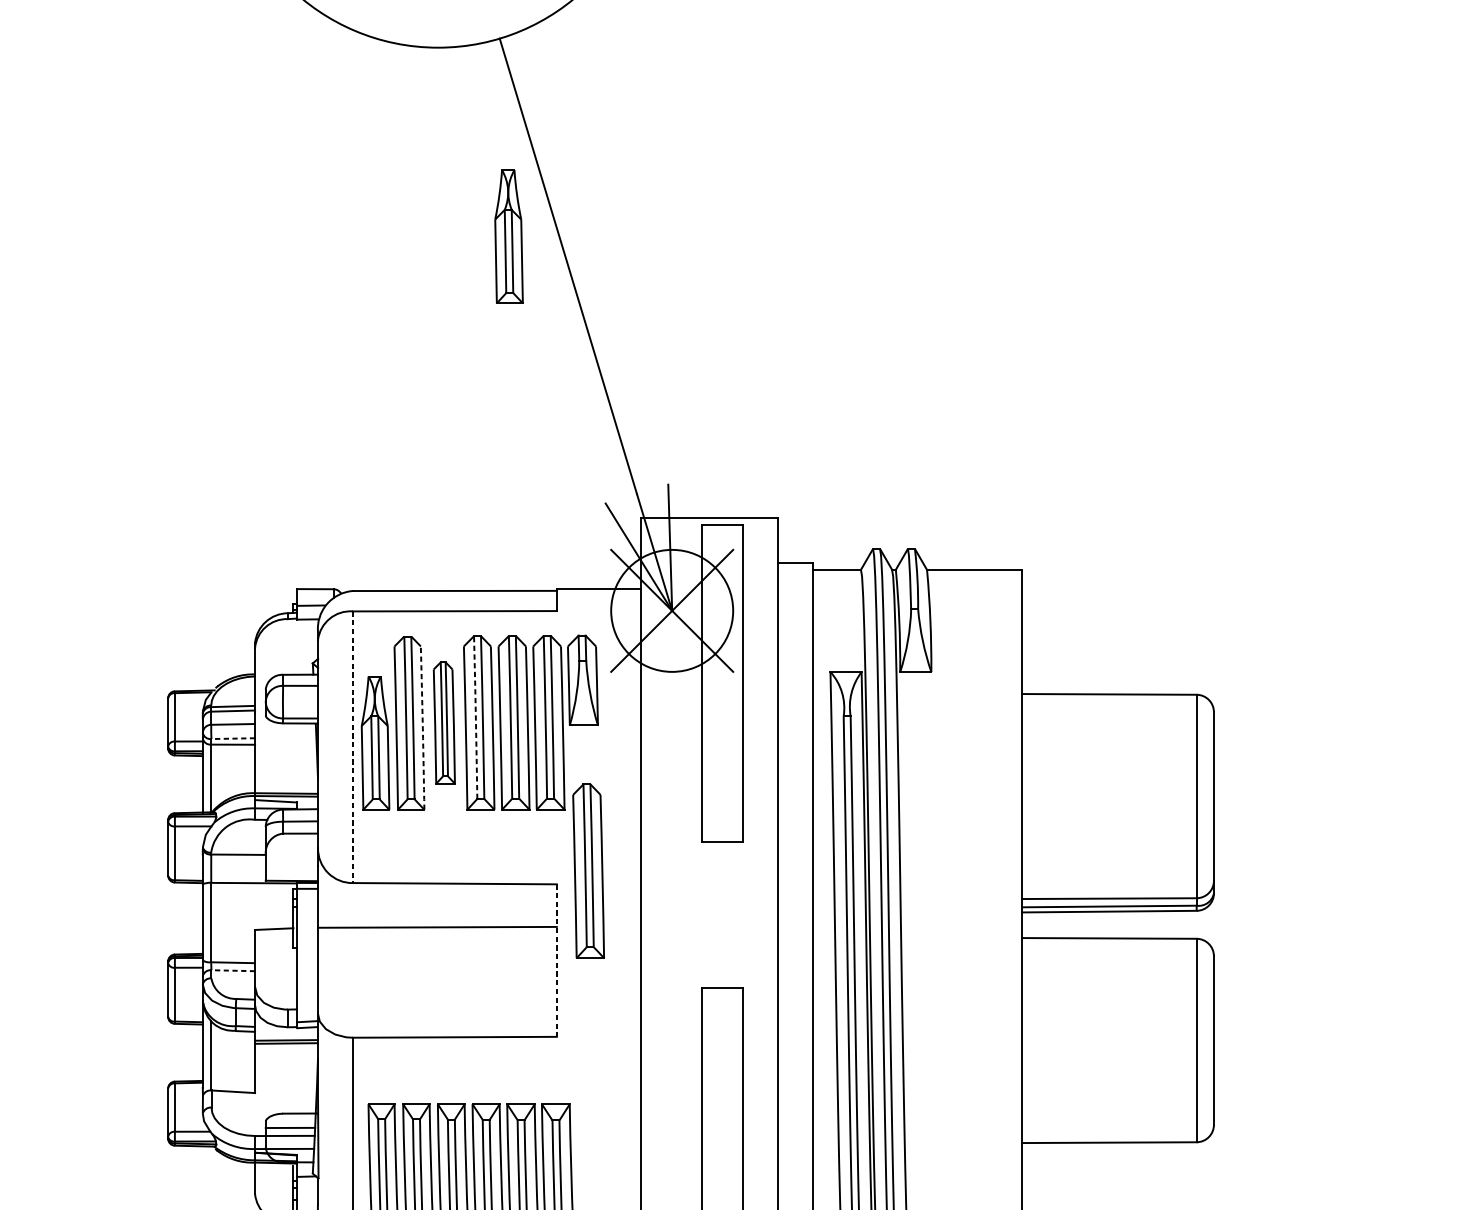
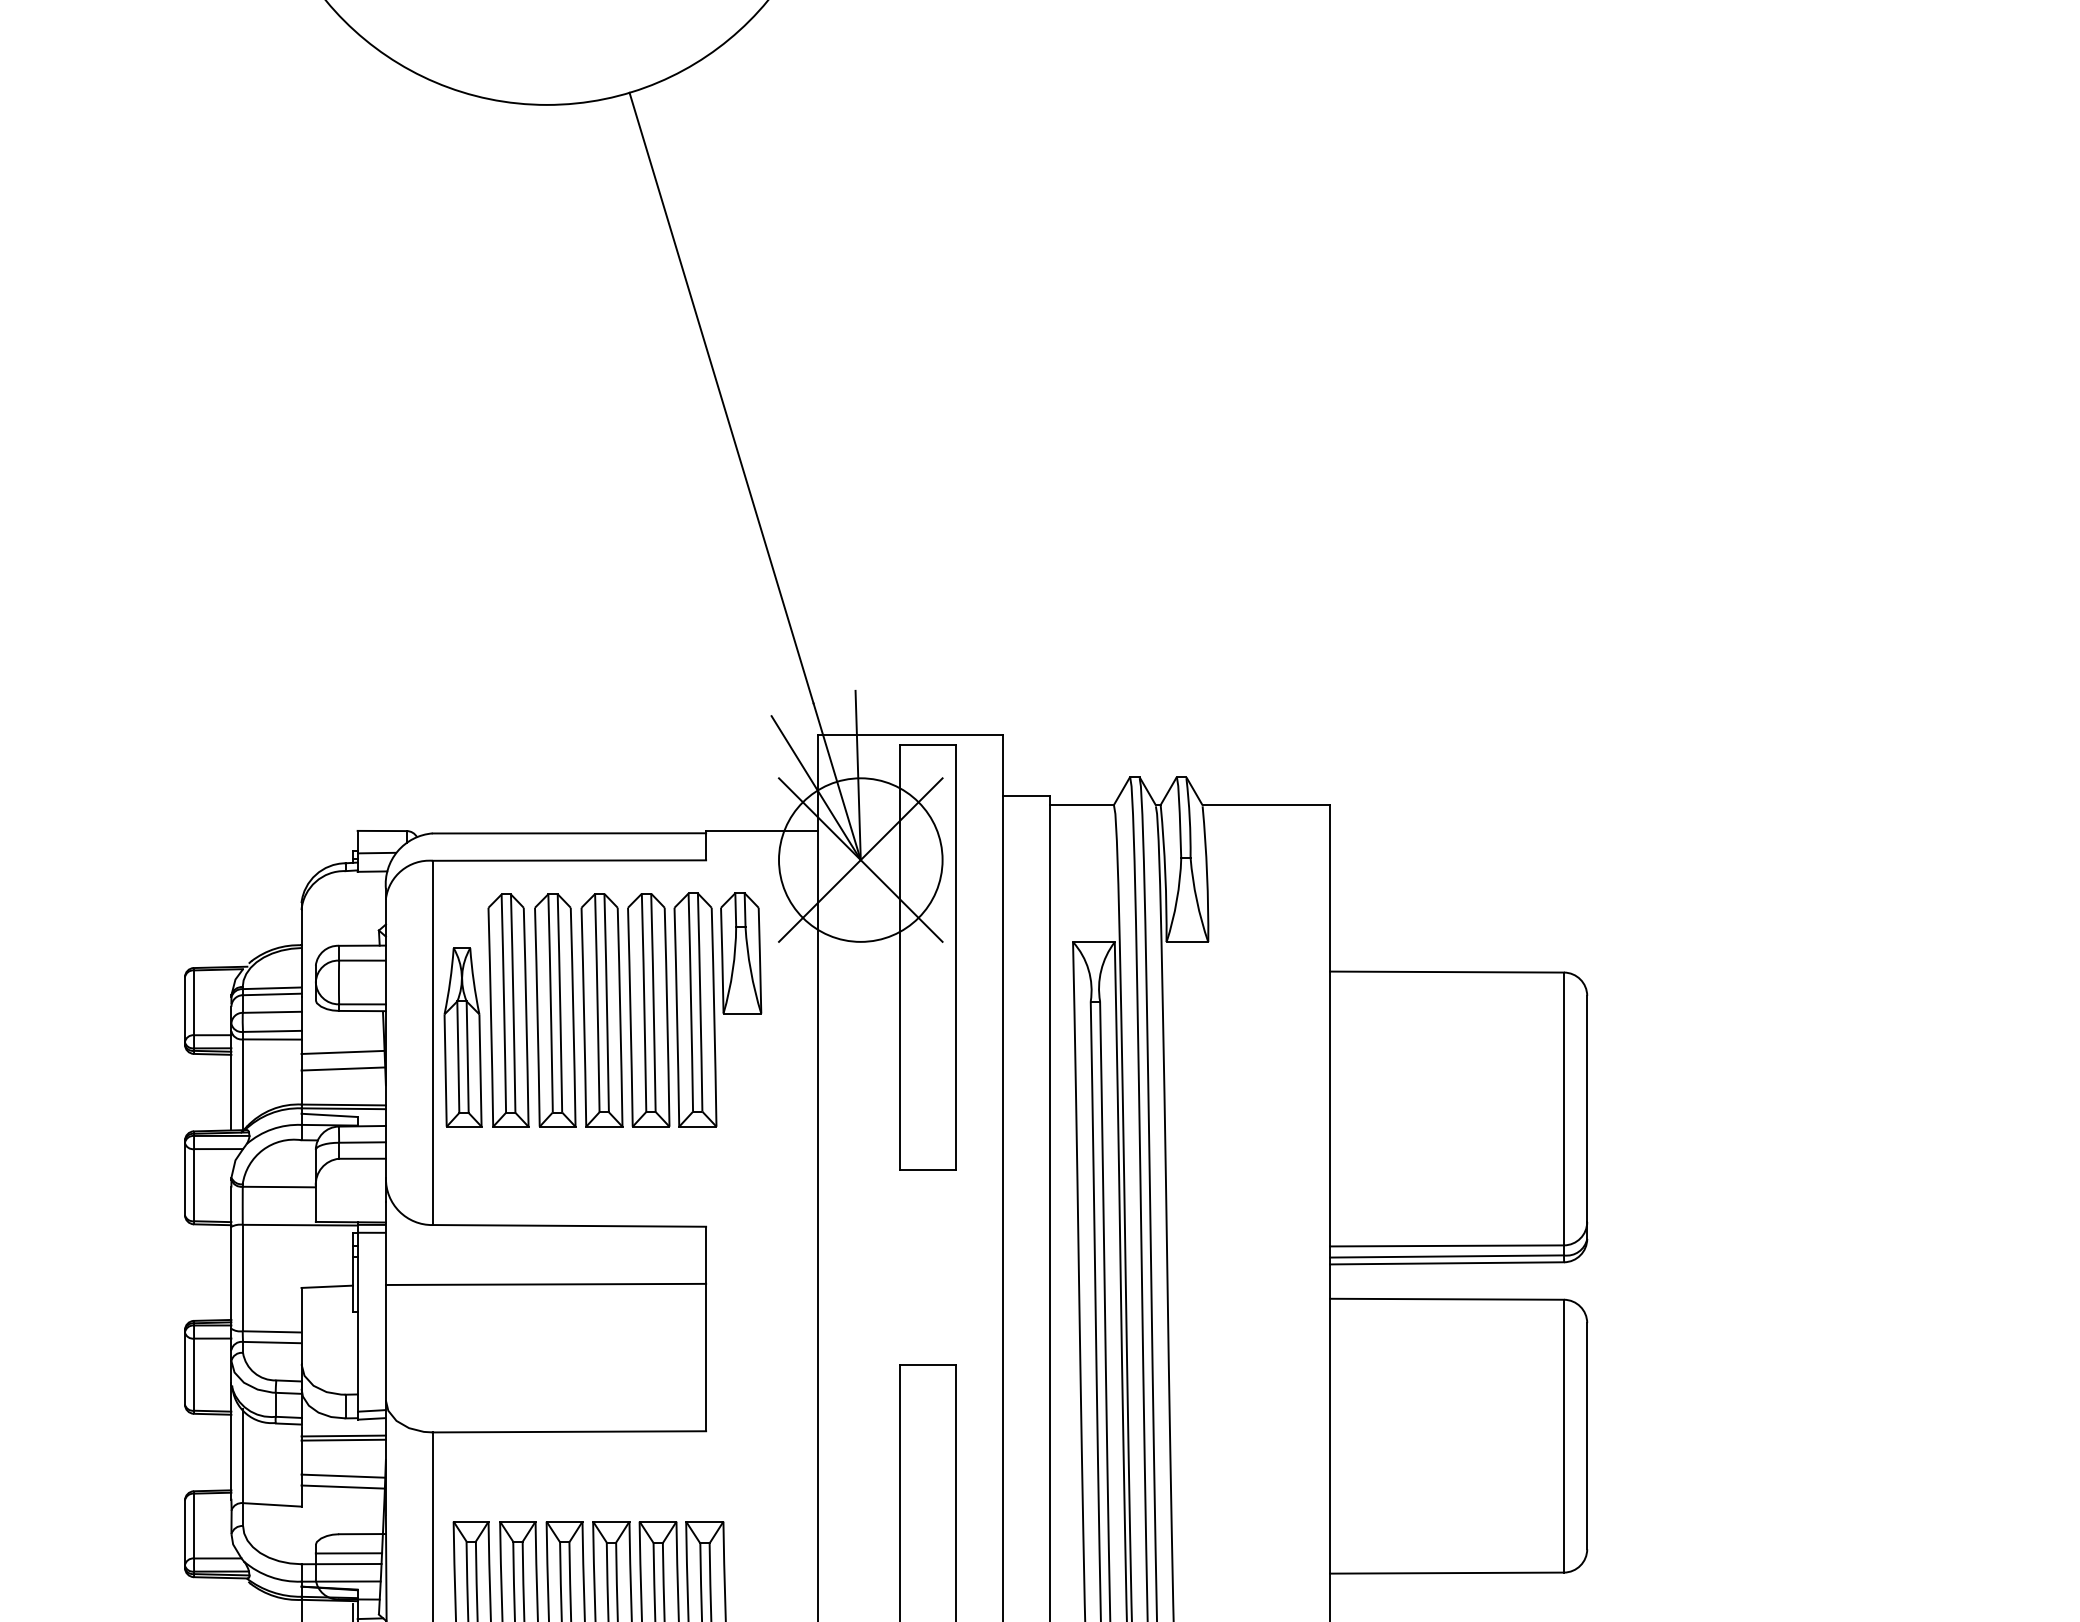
part: (508, 236) -> (641, 358), removed
line: (475, 717) -> (597, 1003), dashed -> solid
part: (444, 723) -> (555, 1010), size x1.43
arc: (422, 728) -> (526, 1017), dashed -> solid
line: (232, 738) -> (271, 1031), dashed -> solid
line: (352, 747) -> (432, 1043), dashed -> solid
line: (285, 753) -> (342, 1051), added
line: (286, 766) -> (343, 1068), added
part: (588, 871) -> (748, 1209), removed
line: (557, 960) -> (706, 1329), dashed -> solid
line: (232, 970) -> (271, 1342), dashed -> solid
line: (286, 1069) -> (343, 1475), added
line: (285, 1078) -> (342, 1486), added

